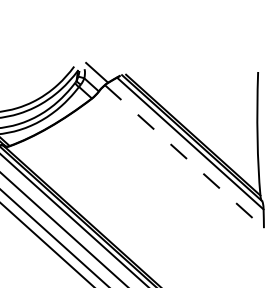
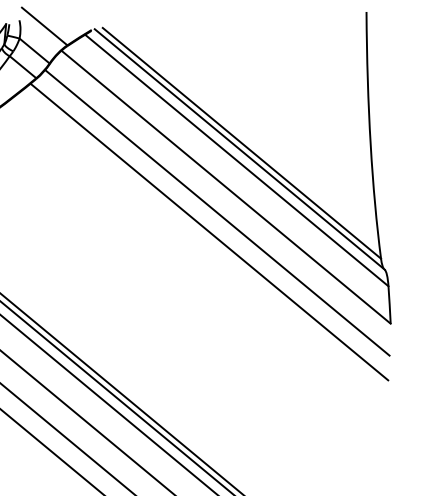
line: (184, 156) -> (226, 186), dashed -> solid
line: (179, 169) -> (217, 213), added
line: (174, 178) -> (207, 231), added

